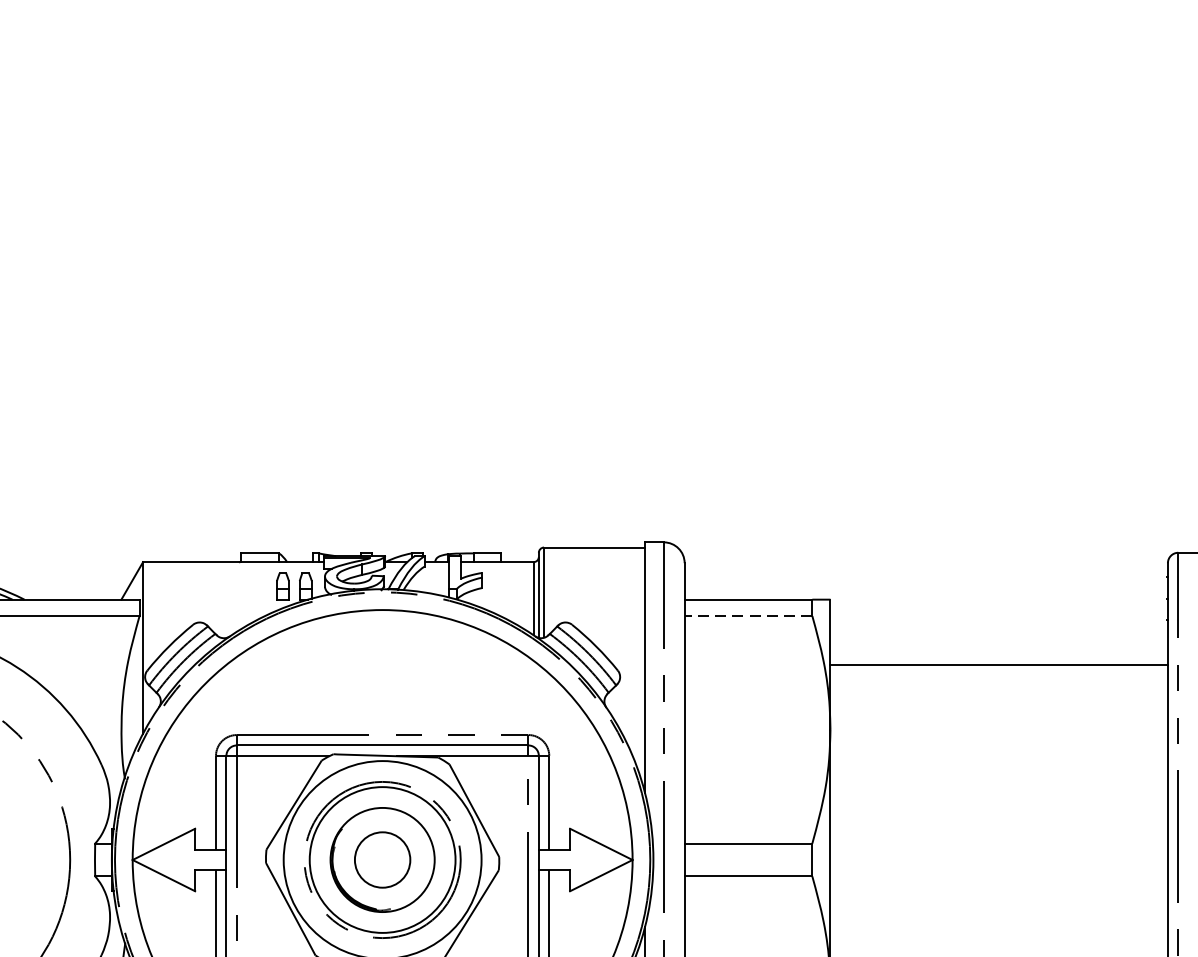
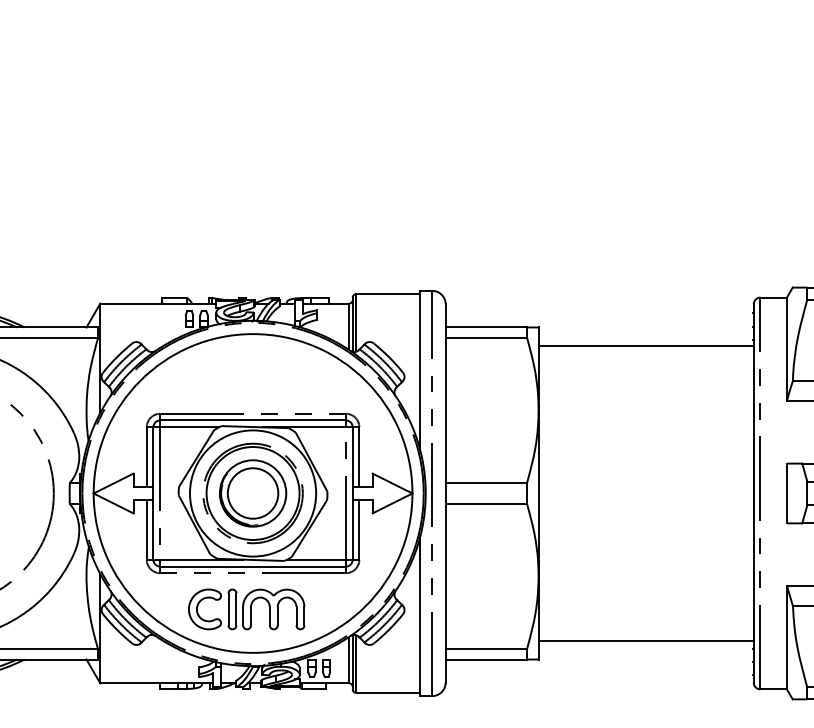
line: (748, 615) -> (486, 337), dashed -> solid
line: (998, 665) -> (645, 346), moved
circle: (381, 860) -> (252, 493), size x1.43

